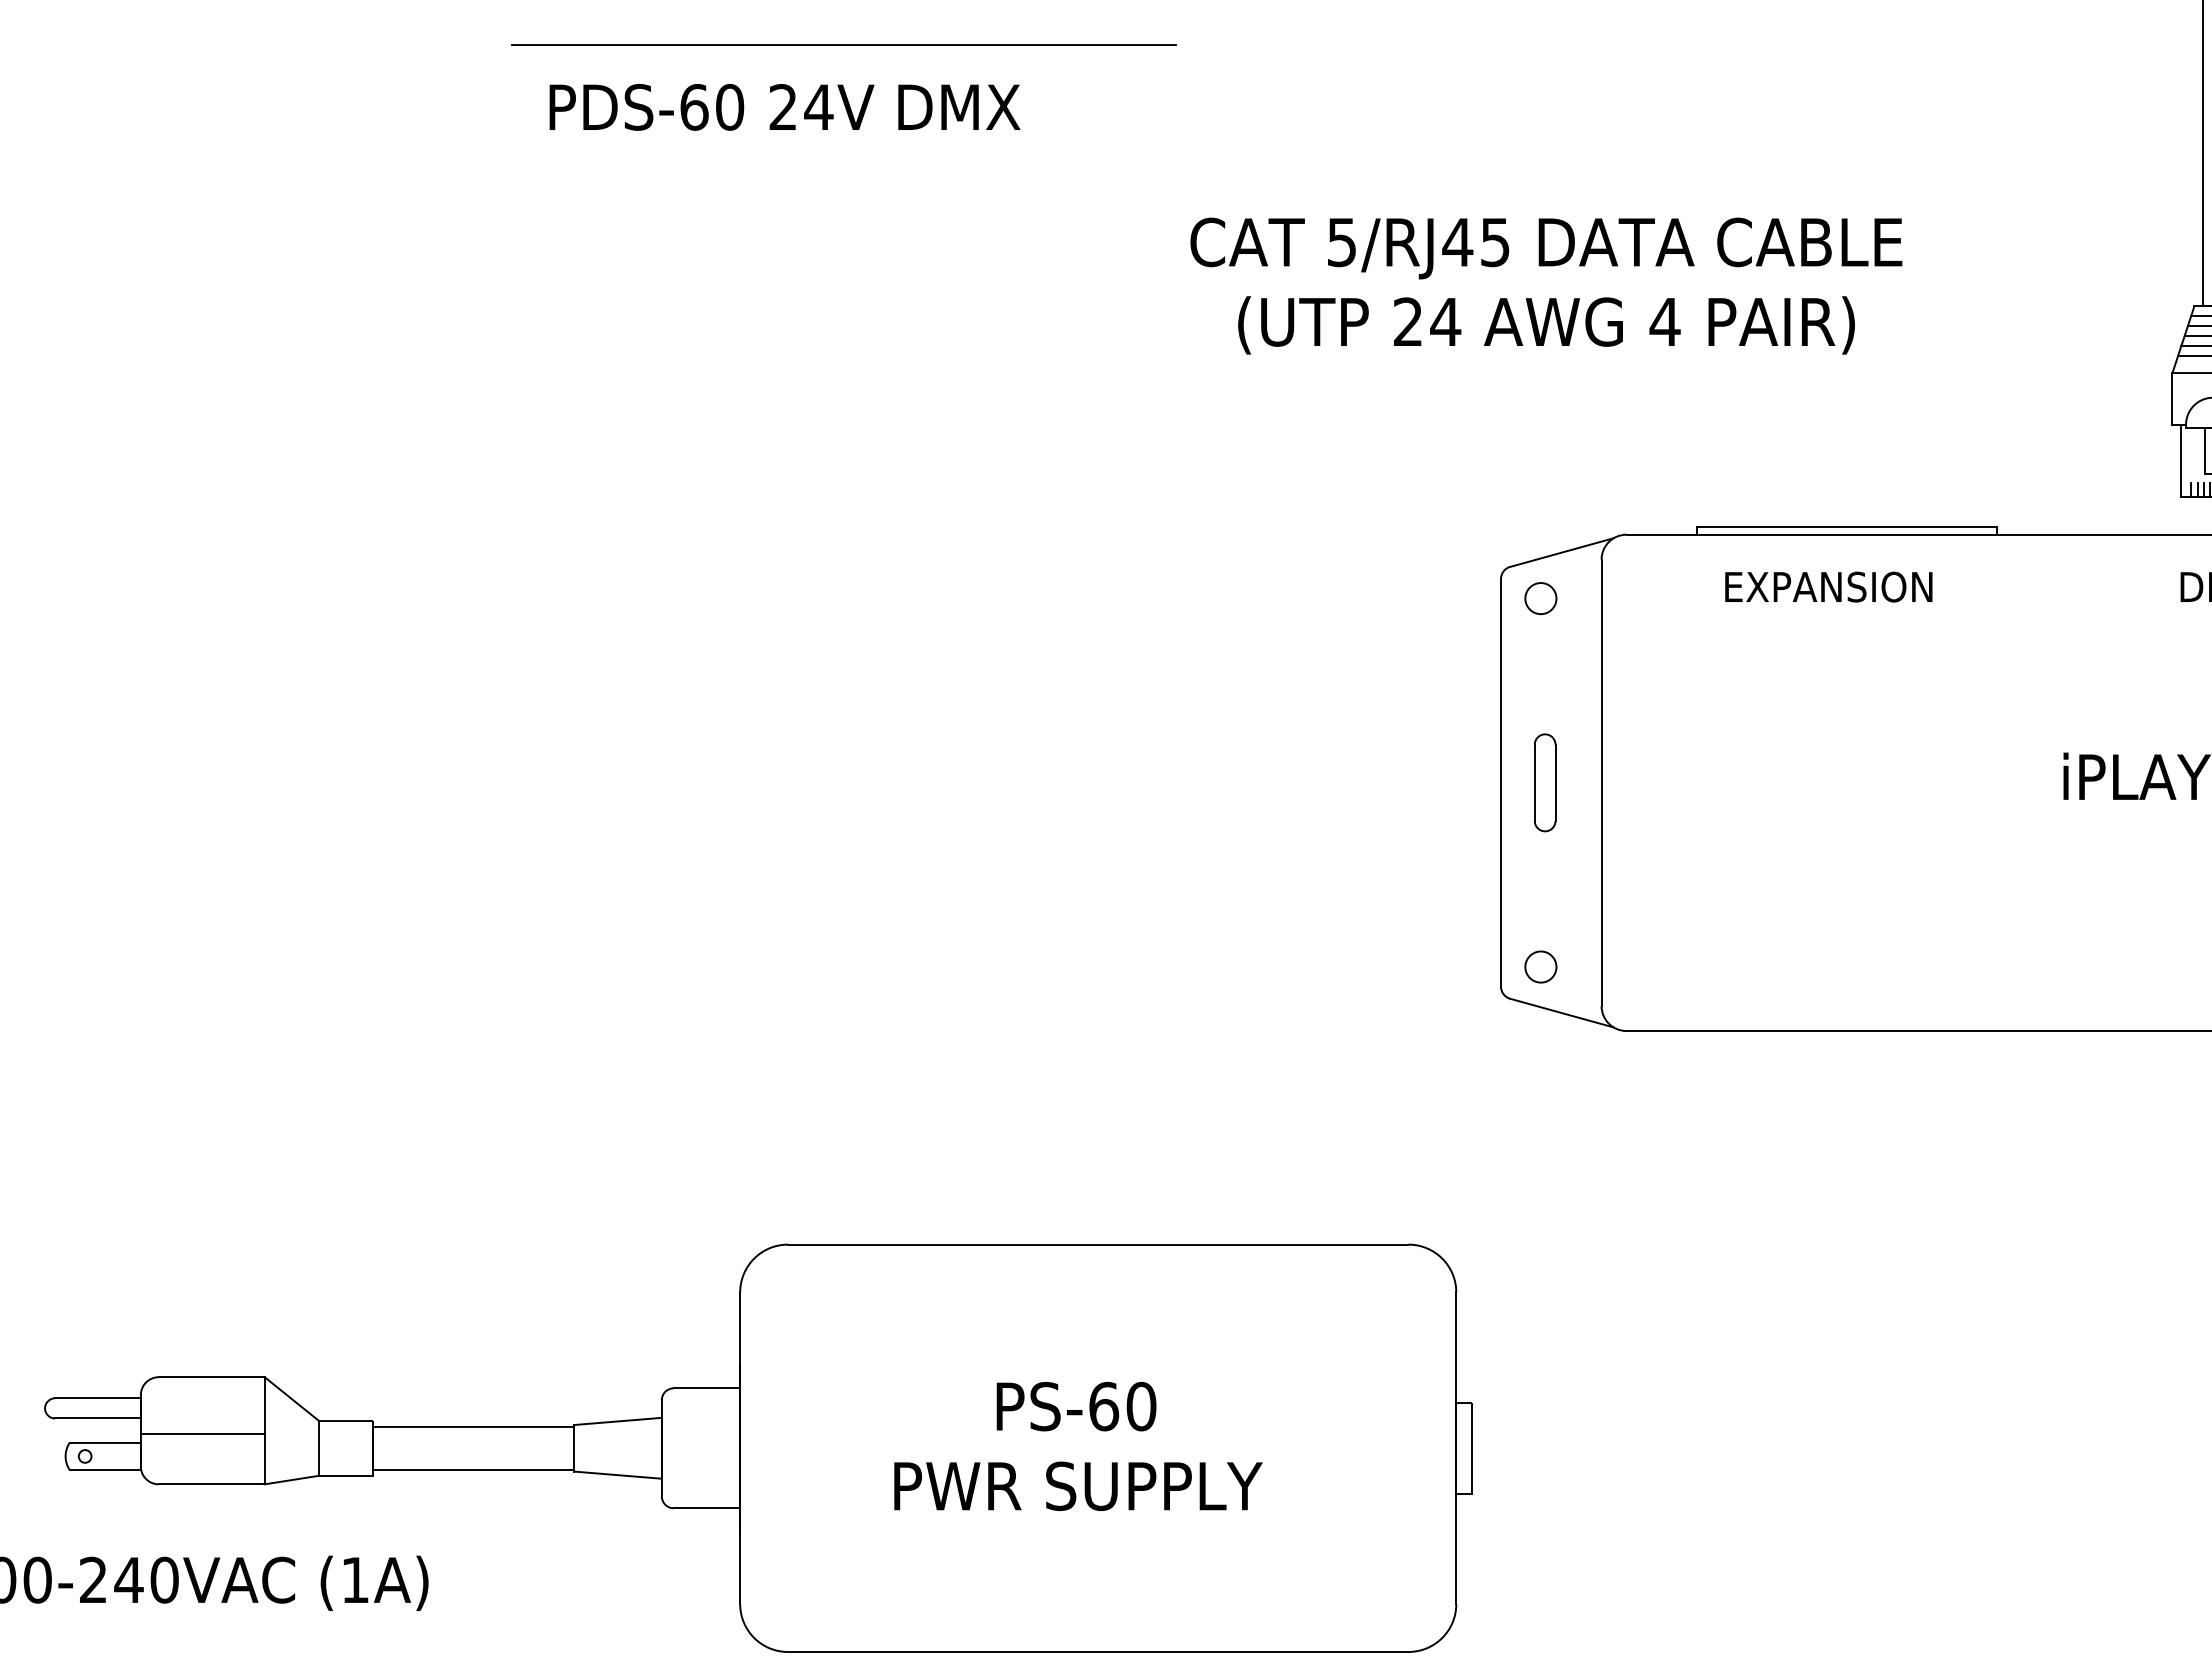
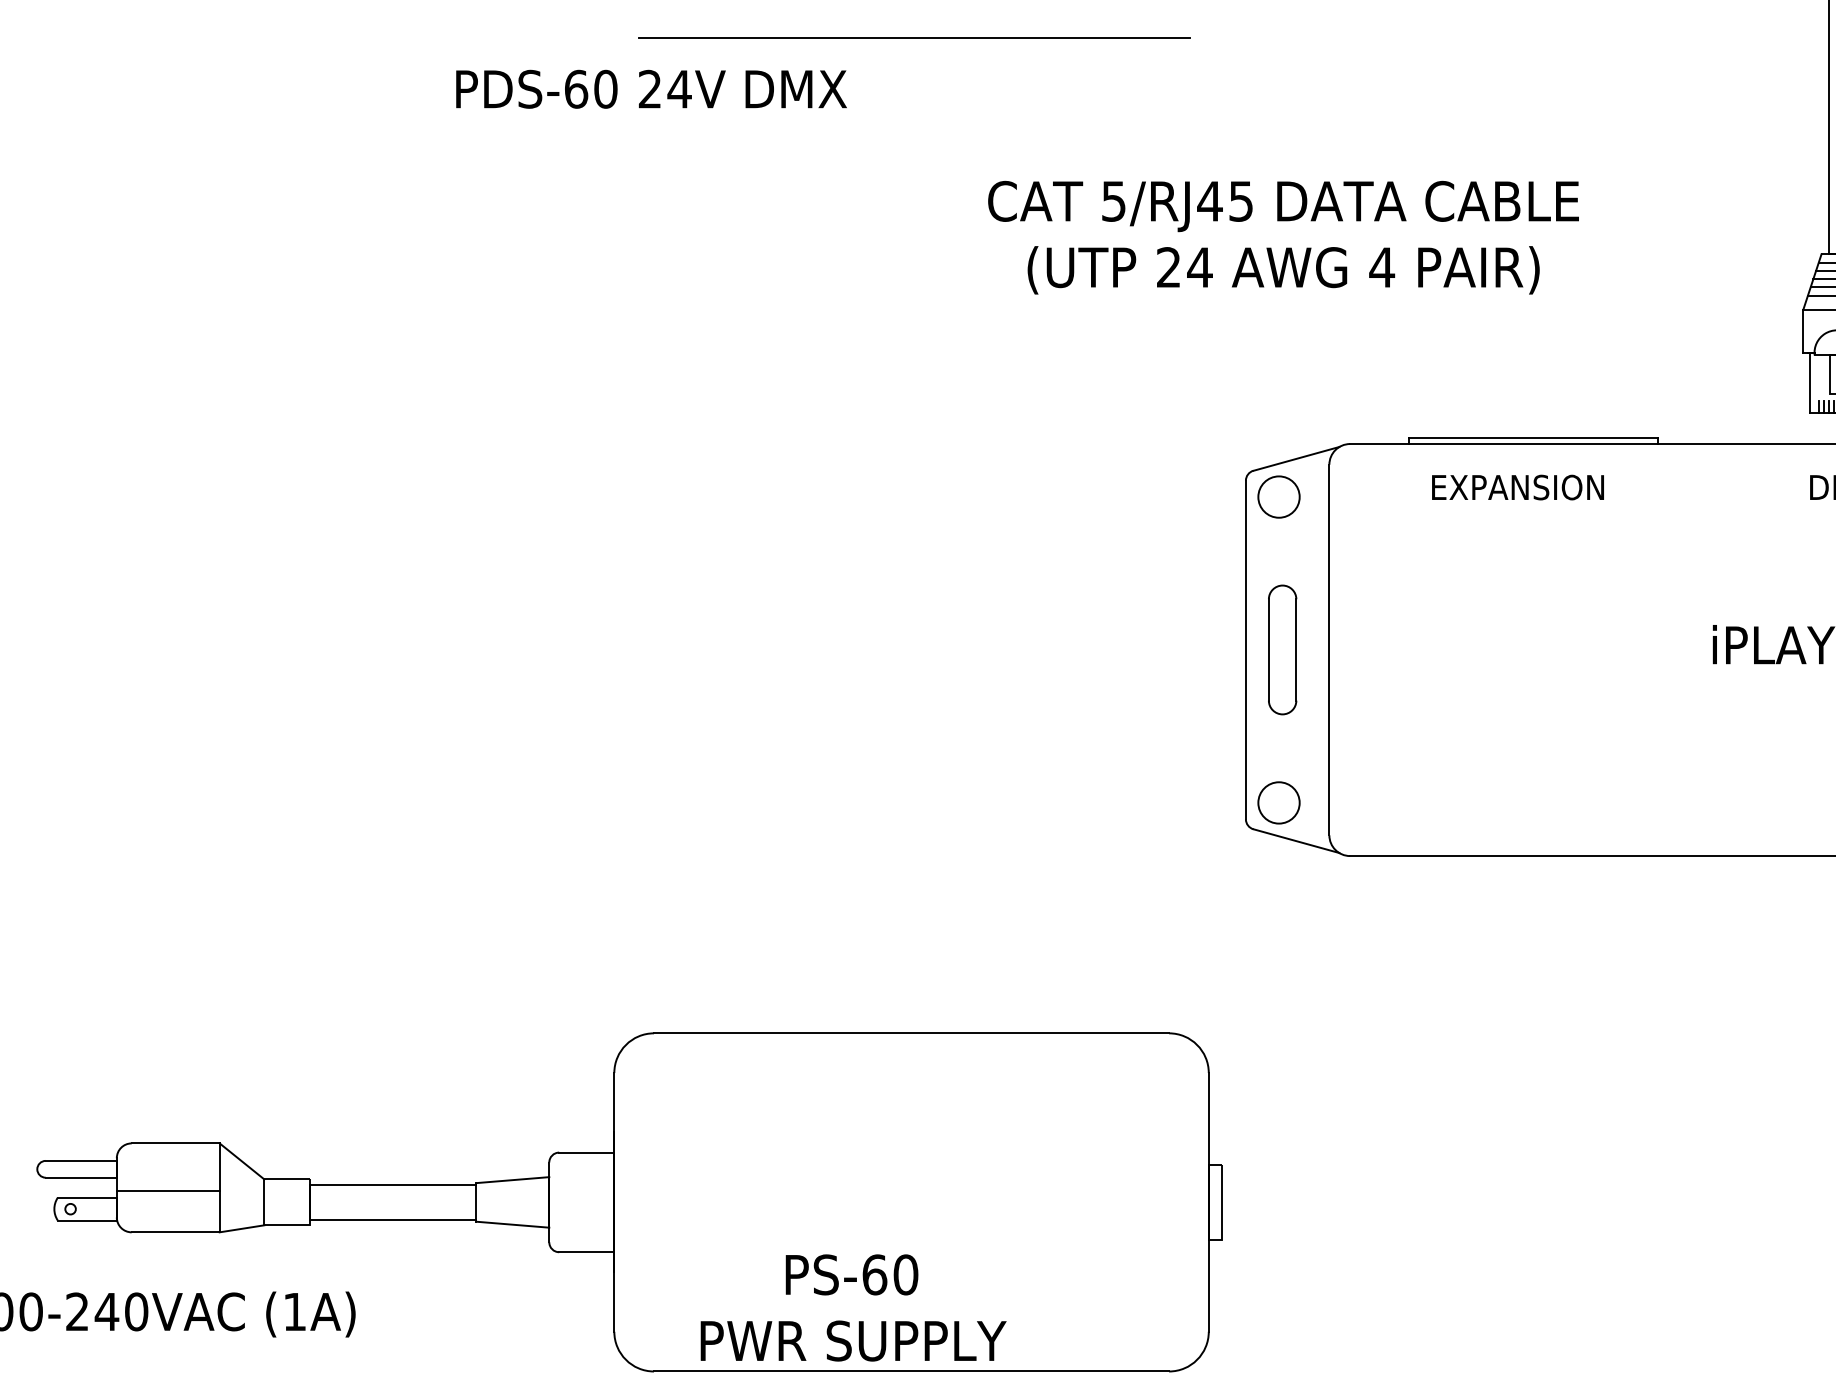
line: (843, 44) -> (913, 37), moved
circle: (1540, 598) -> (1278, 497), size x1.6
part: (1544, 782) -> (1281, 649), size x1.6
circle: (1540, 966) -> (1278, 802), size x1.6
text: (1078, 1446) -> (853, 1308), moved

